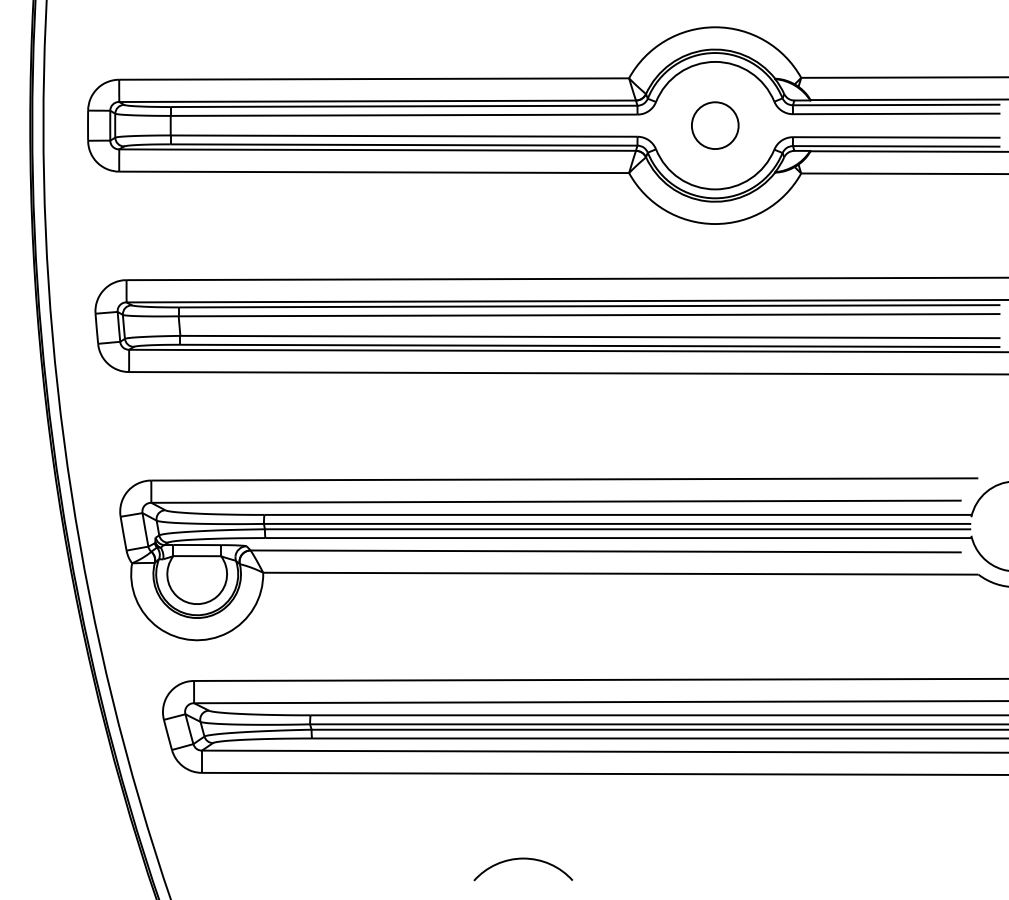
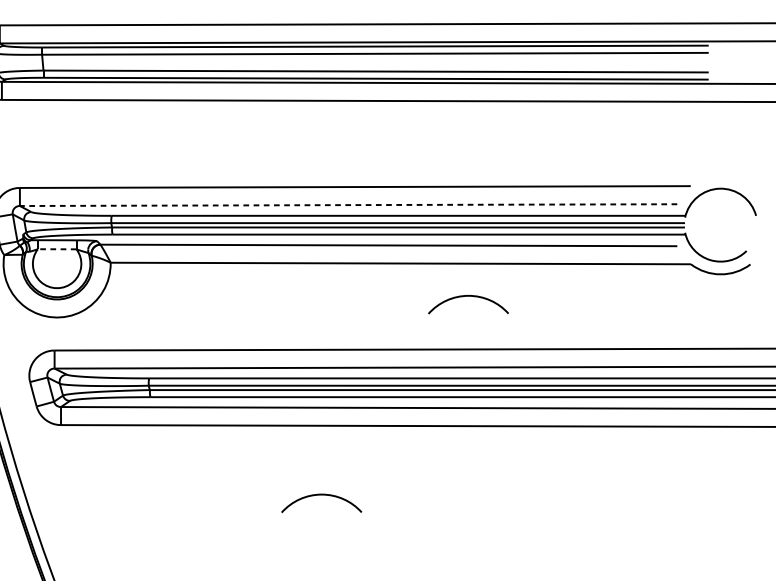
line: (557, 501) -> (349, 204), solid -> dashed
line: (197, 556) -> (57, 249), solid -> dashed
arc: (704, 614) -> (468, 296), added

